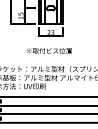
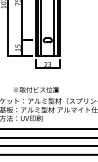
text: (48, 50) -> (35, 89), moved

